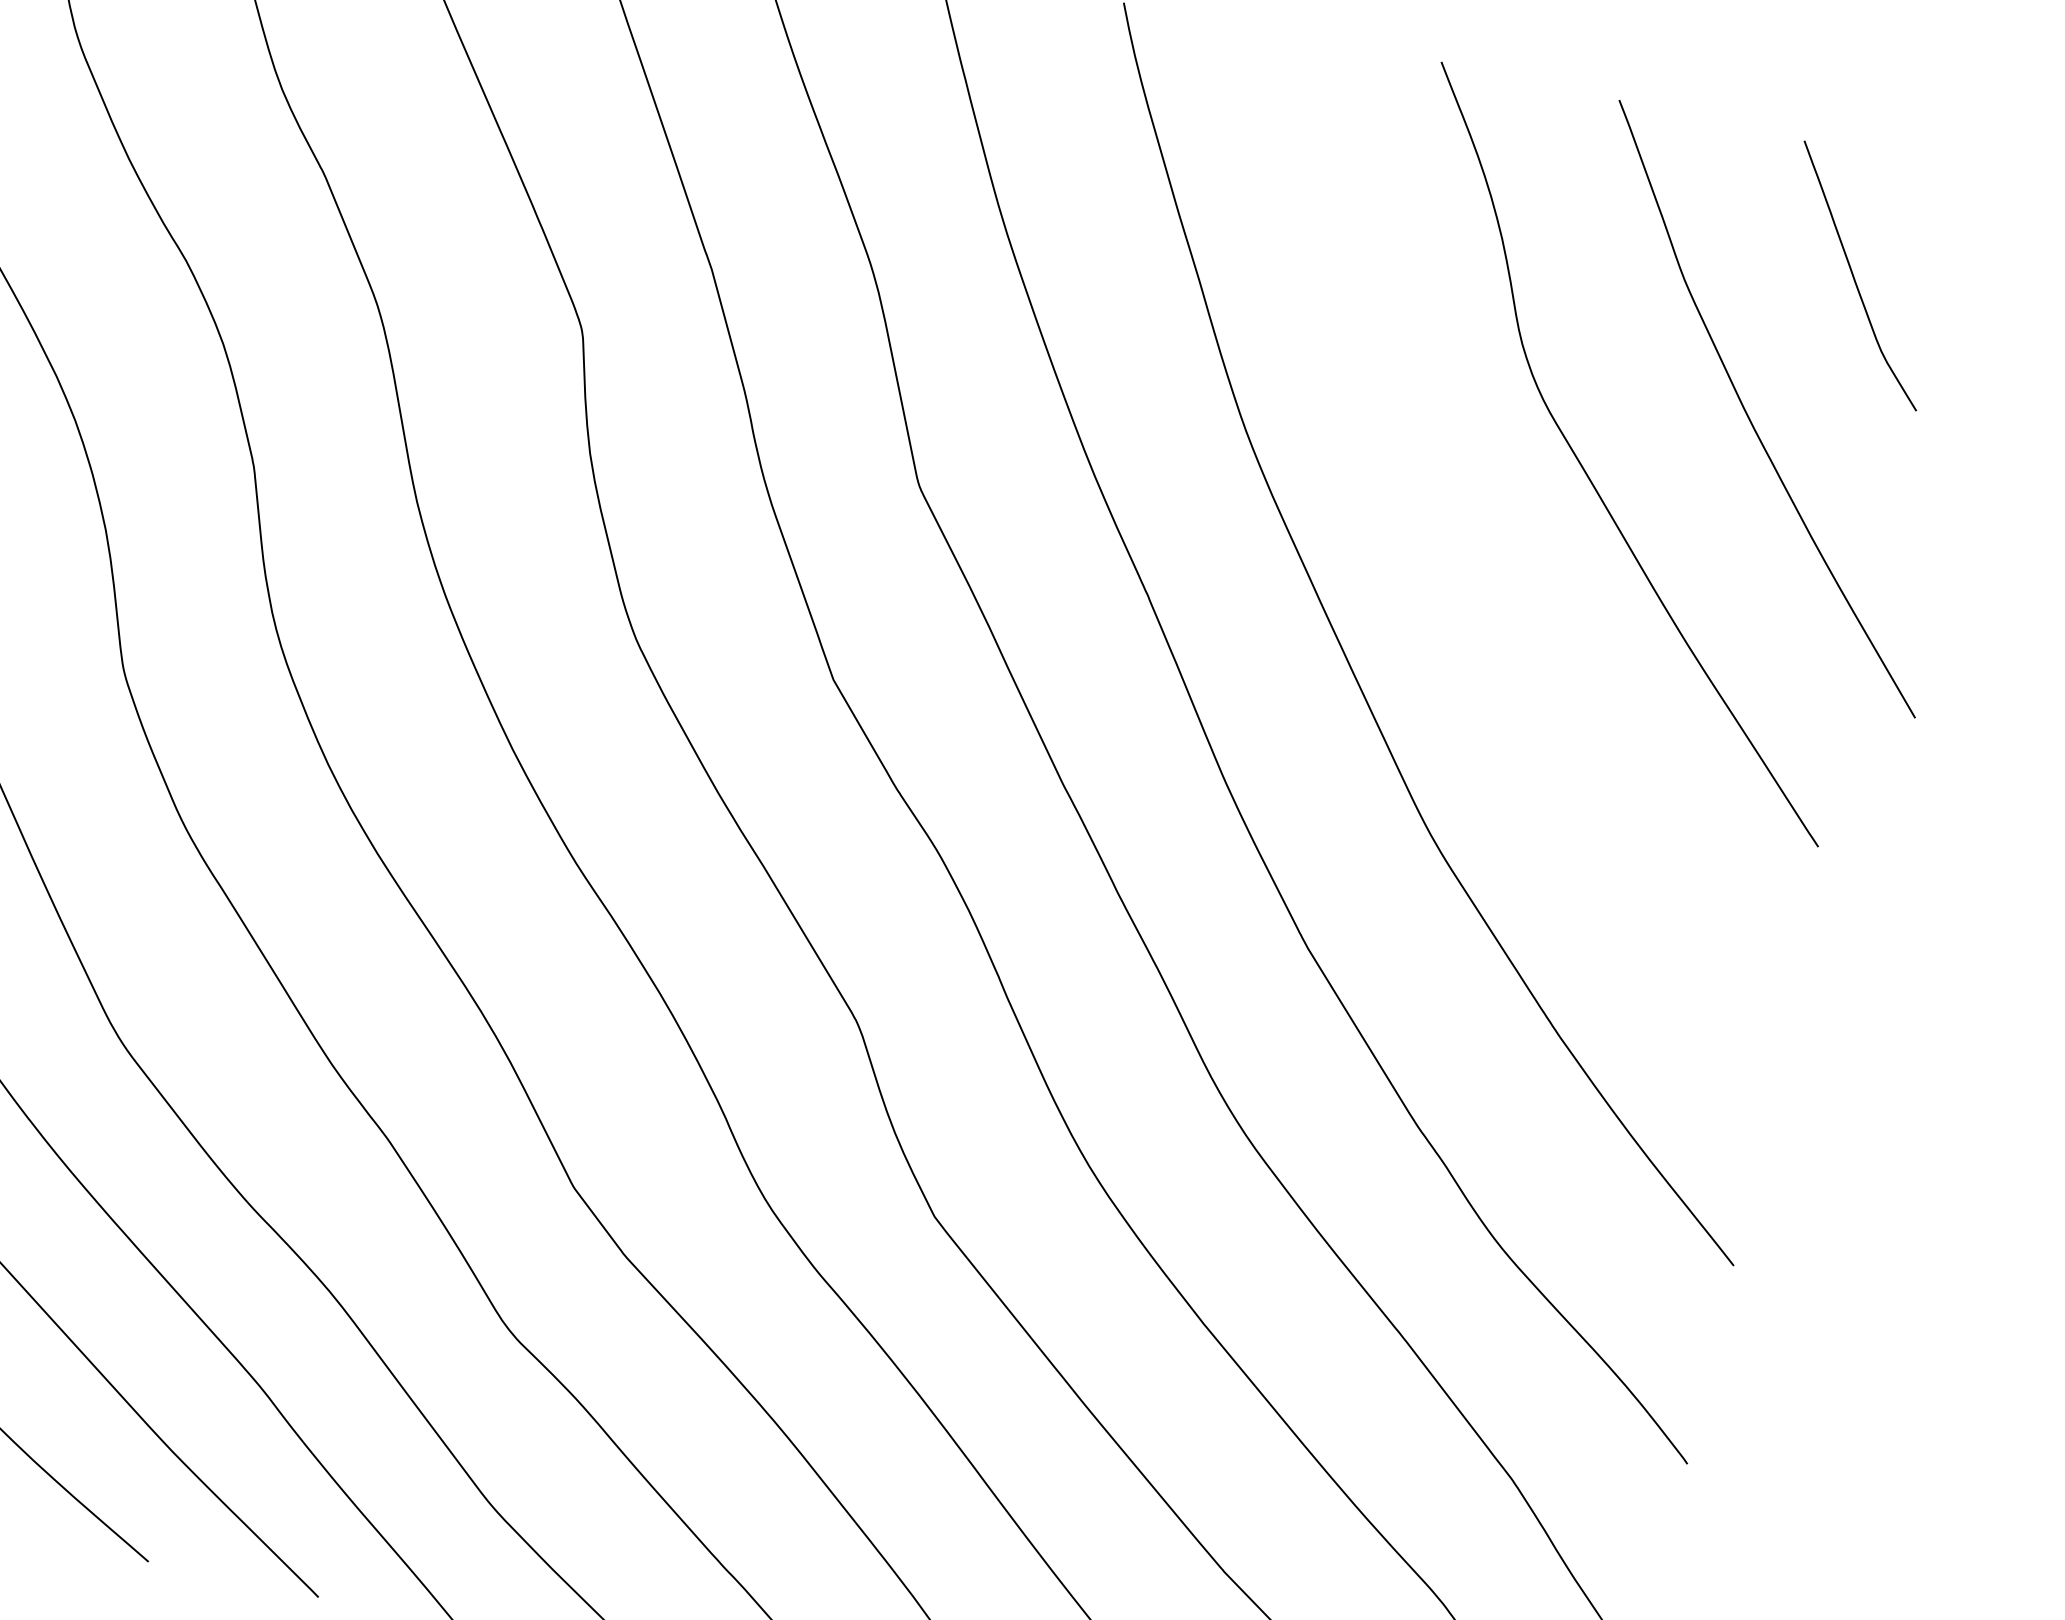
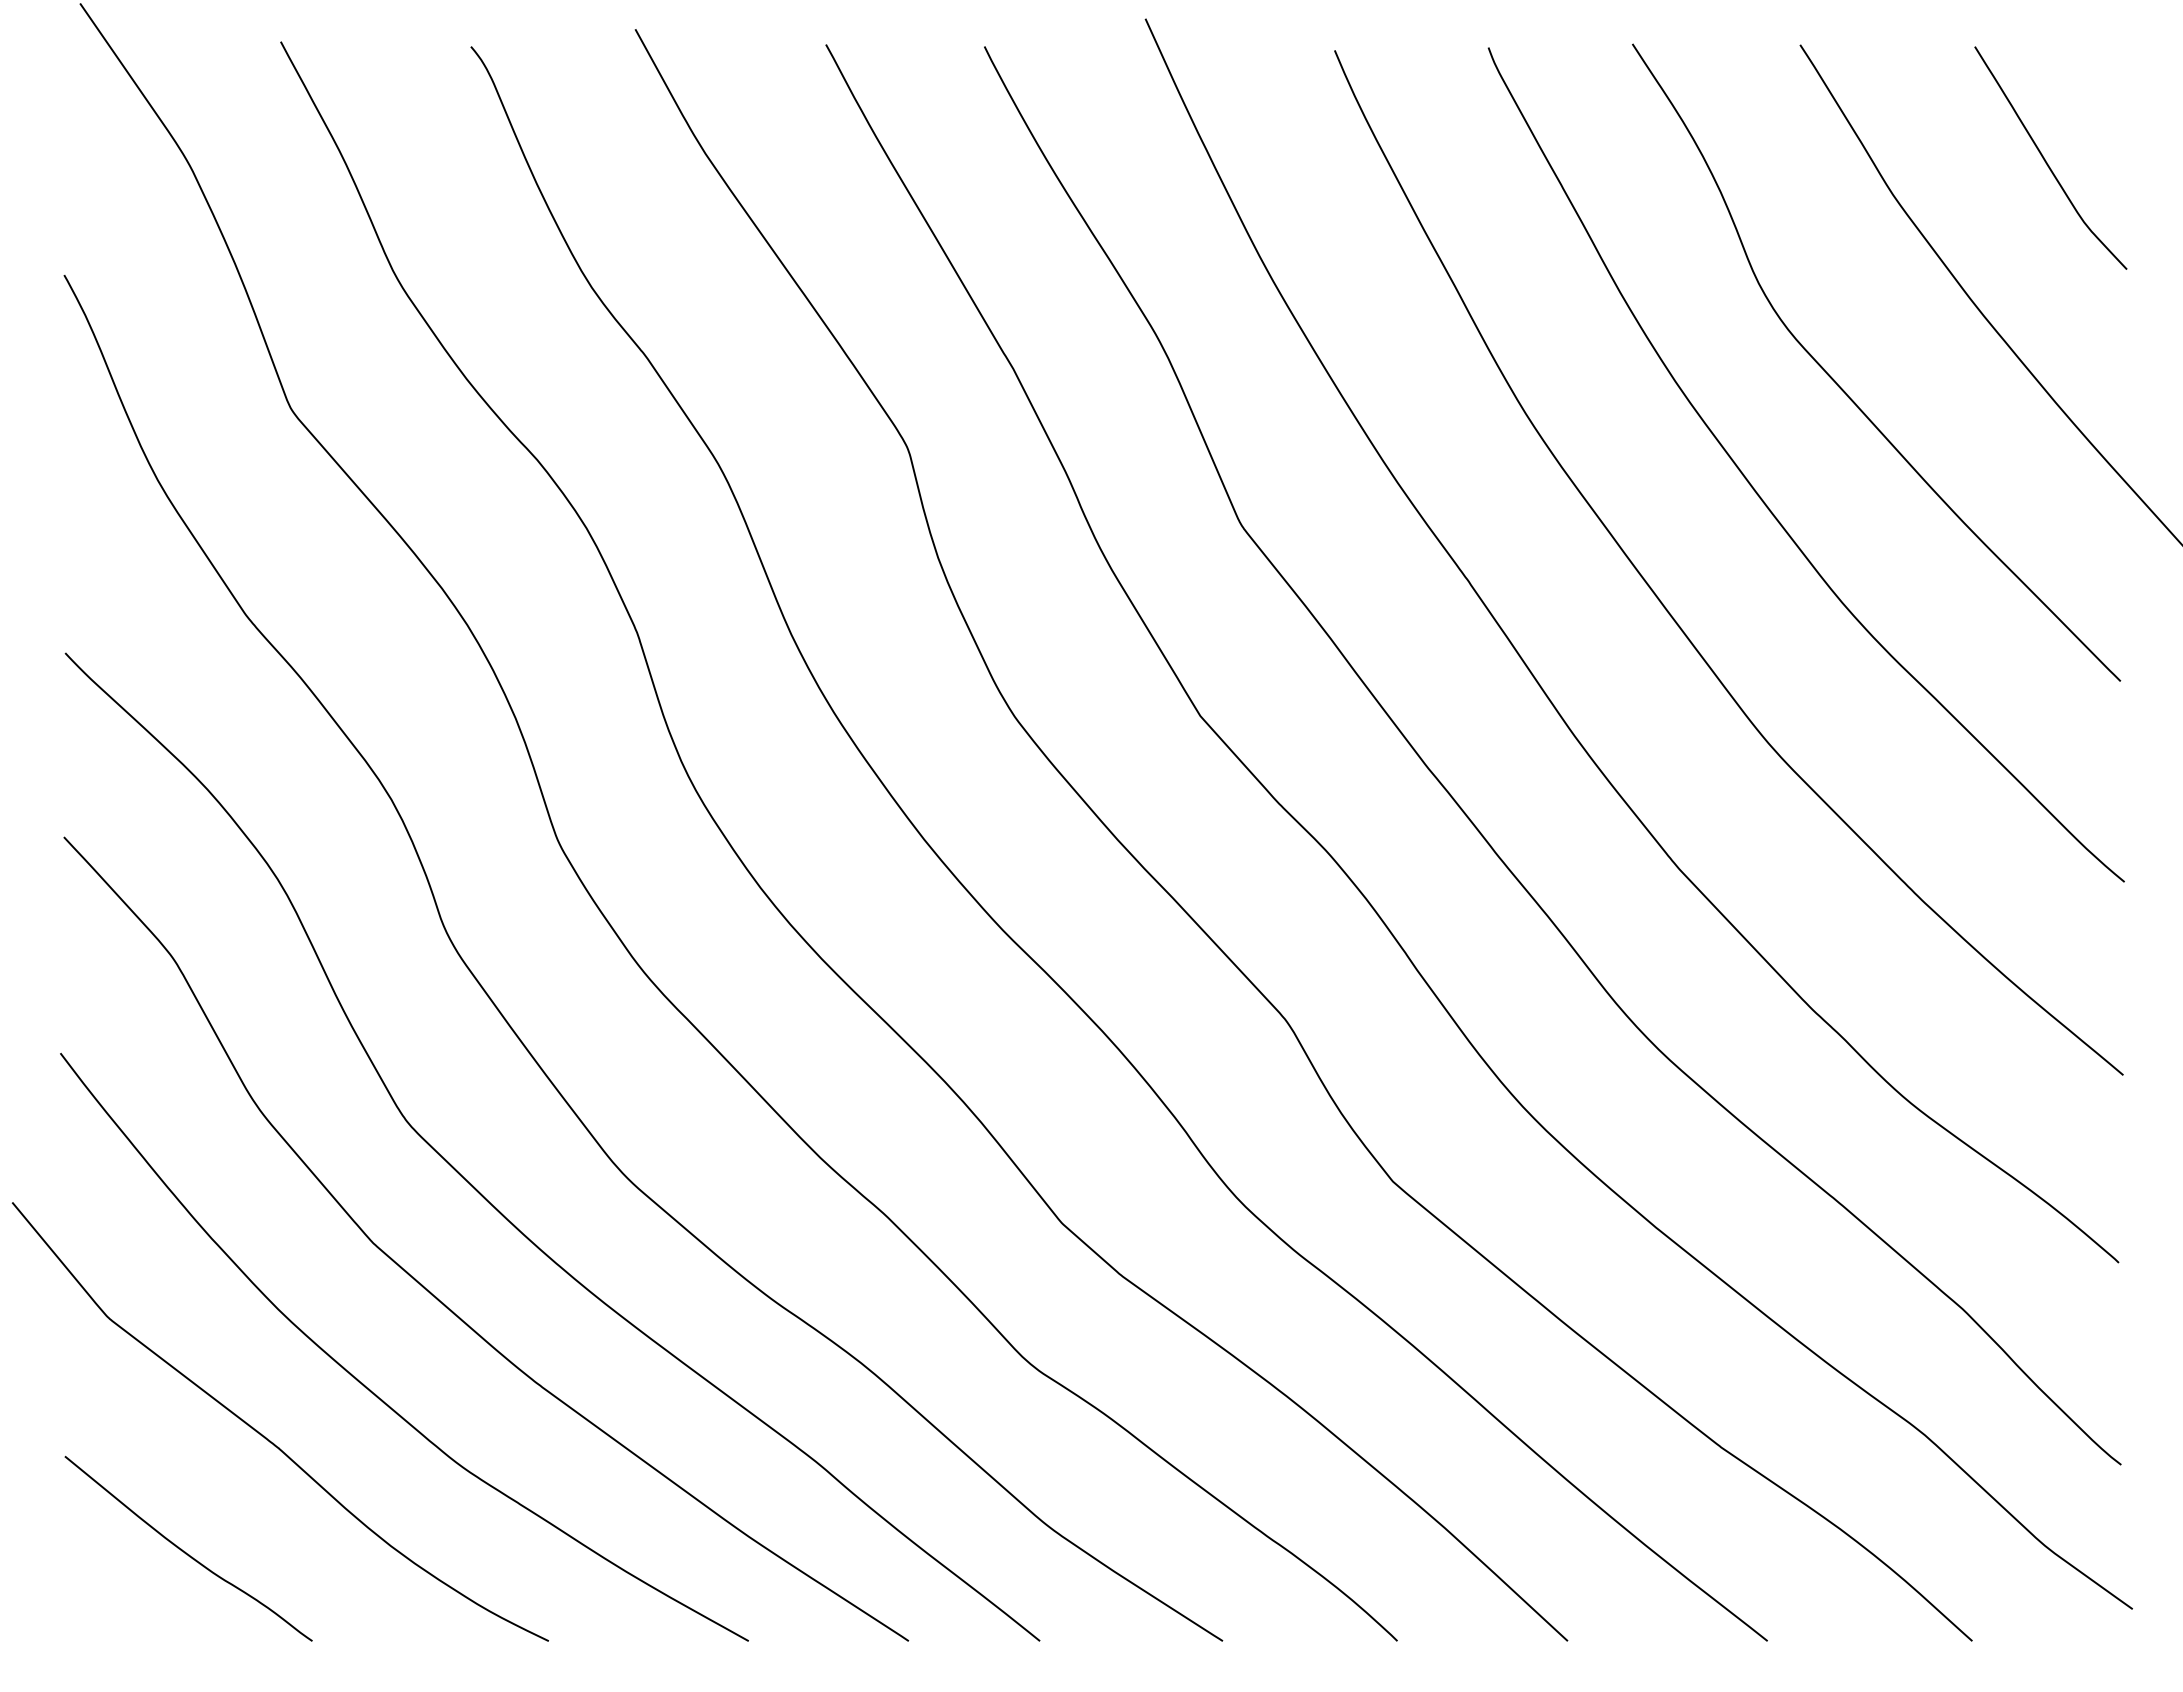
curve: (1478, 573) -> (1762, 498), added

